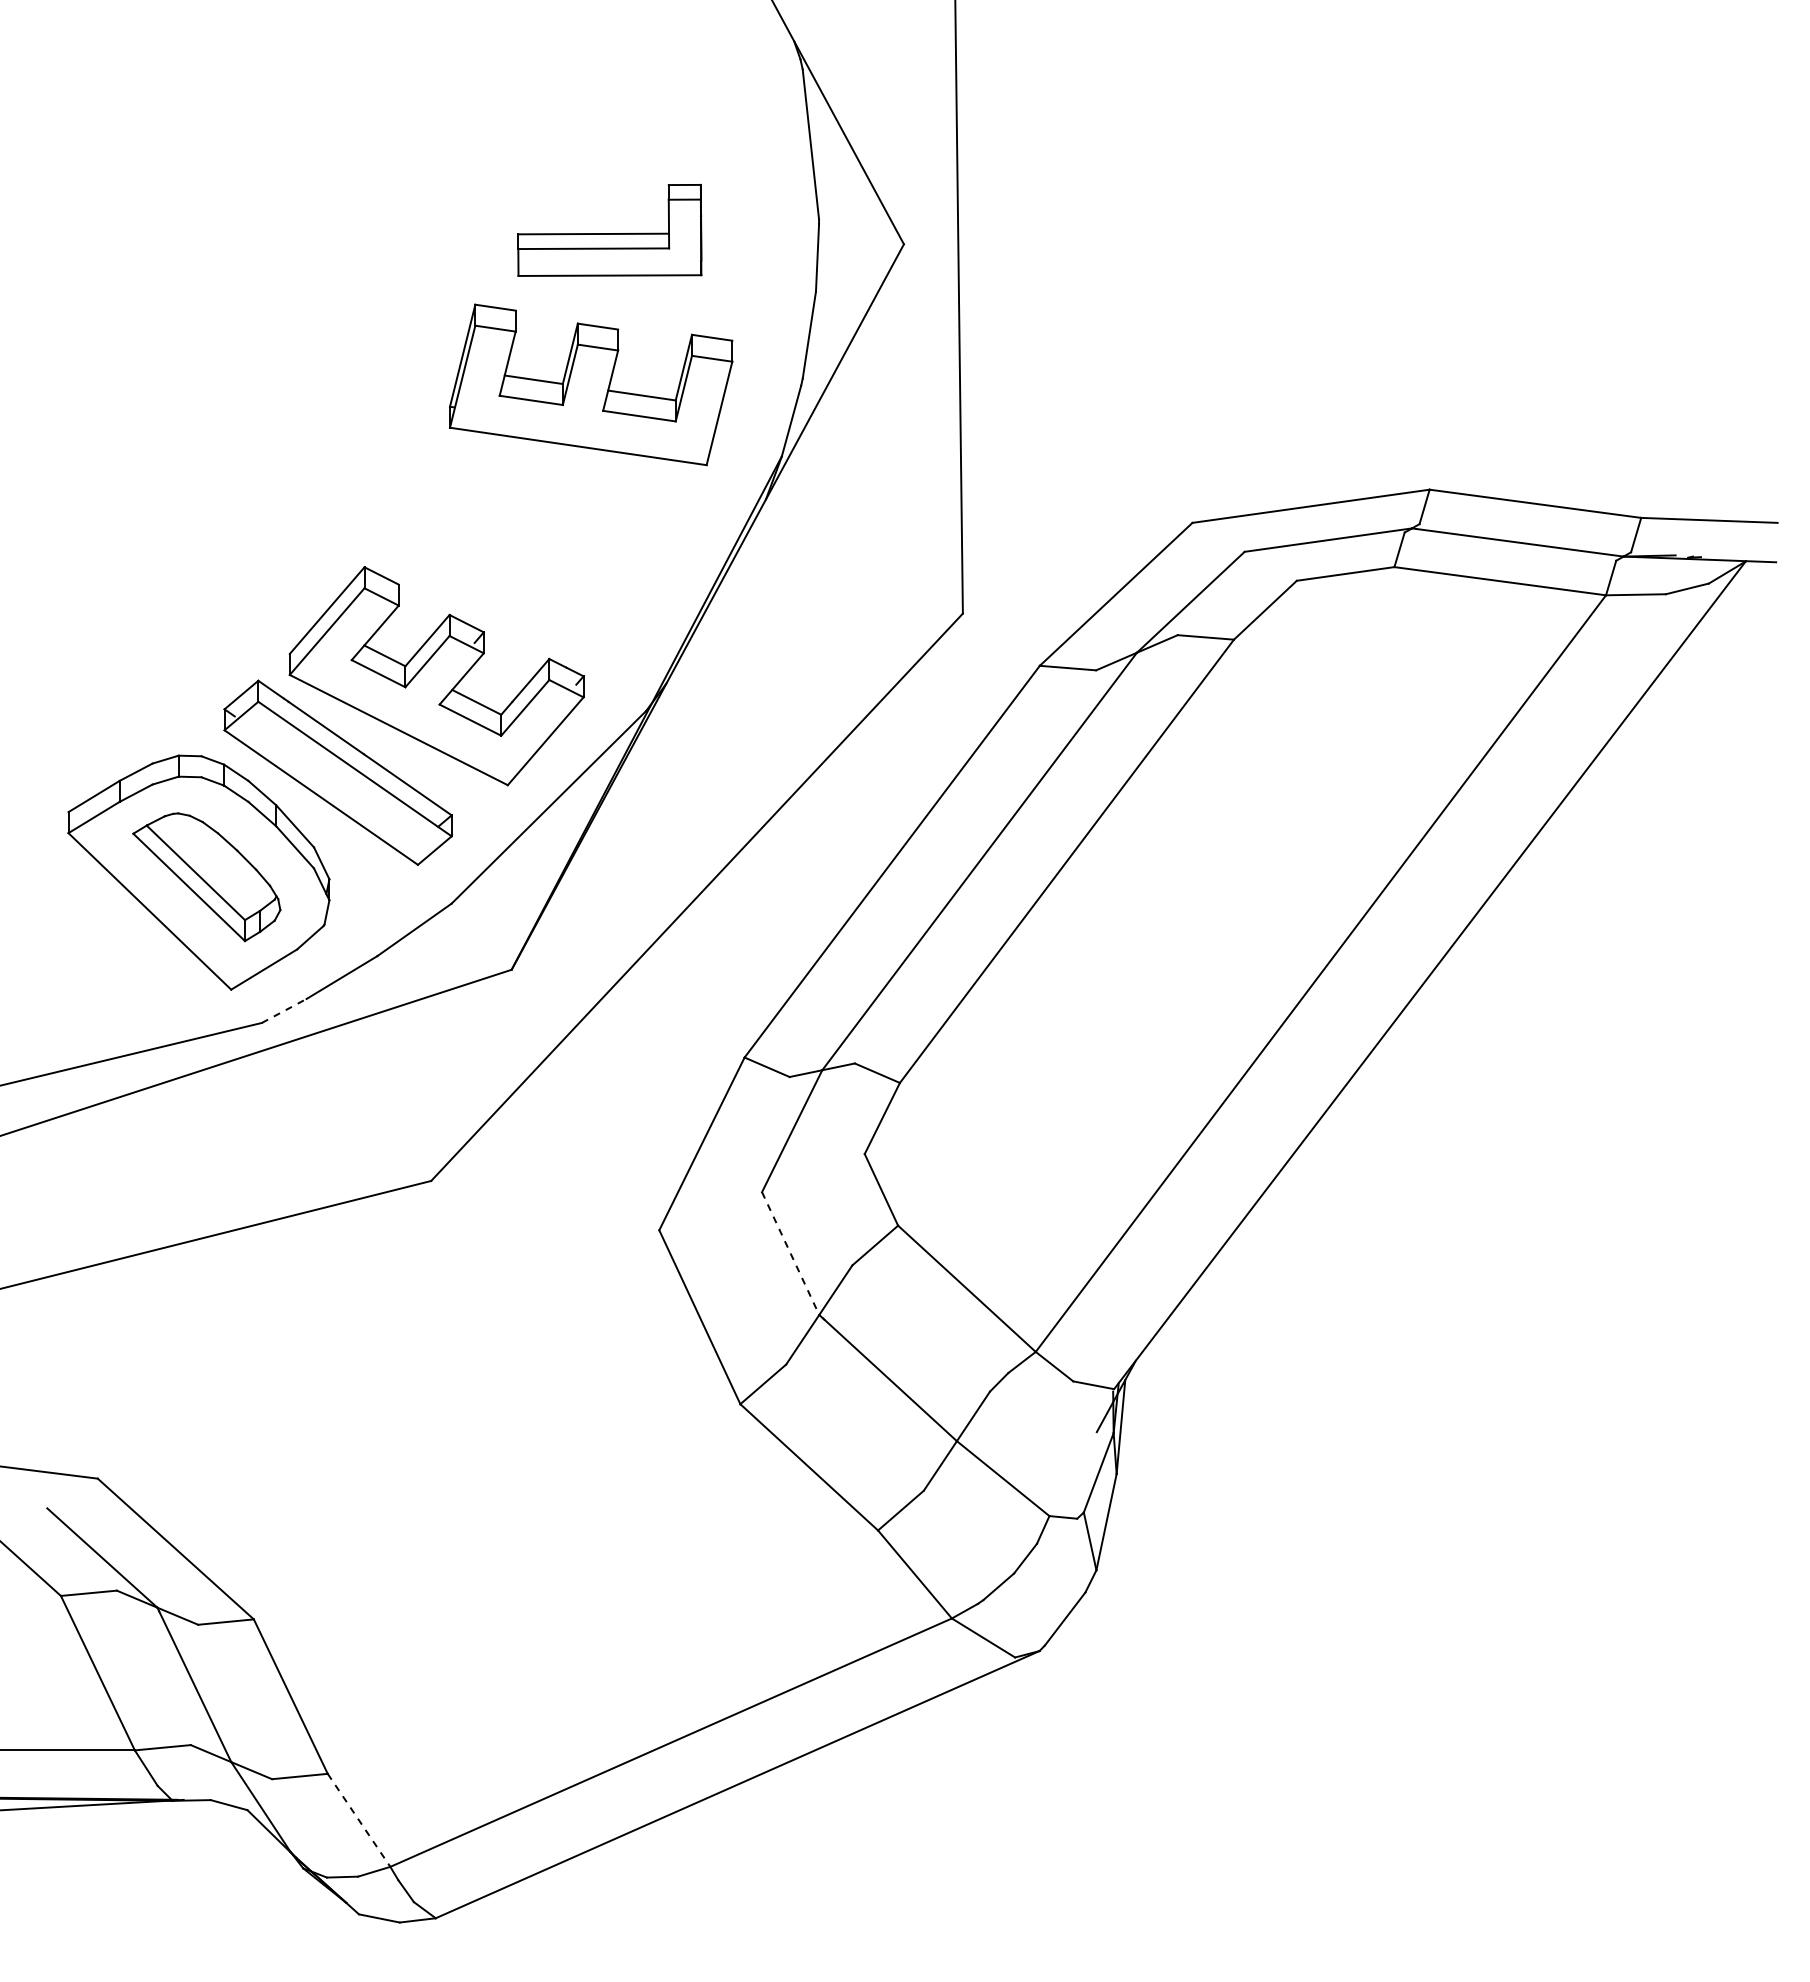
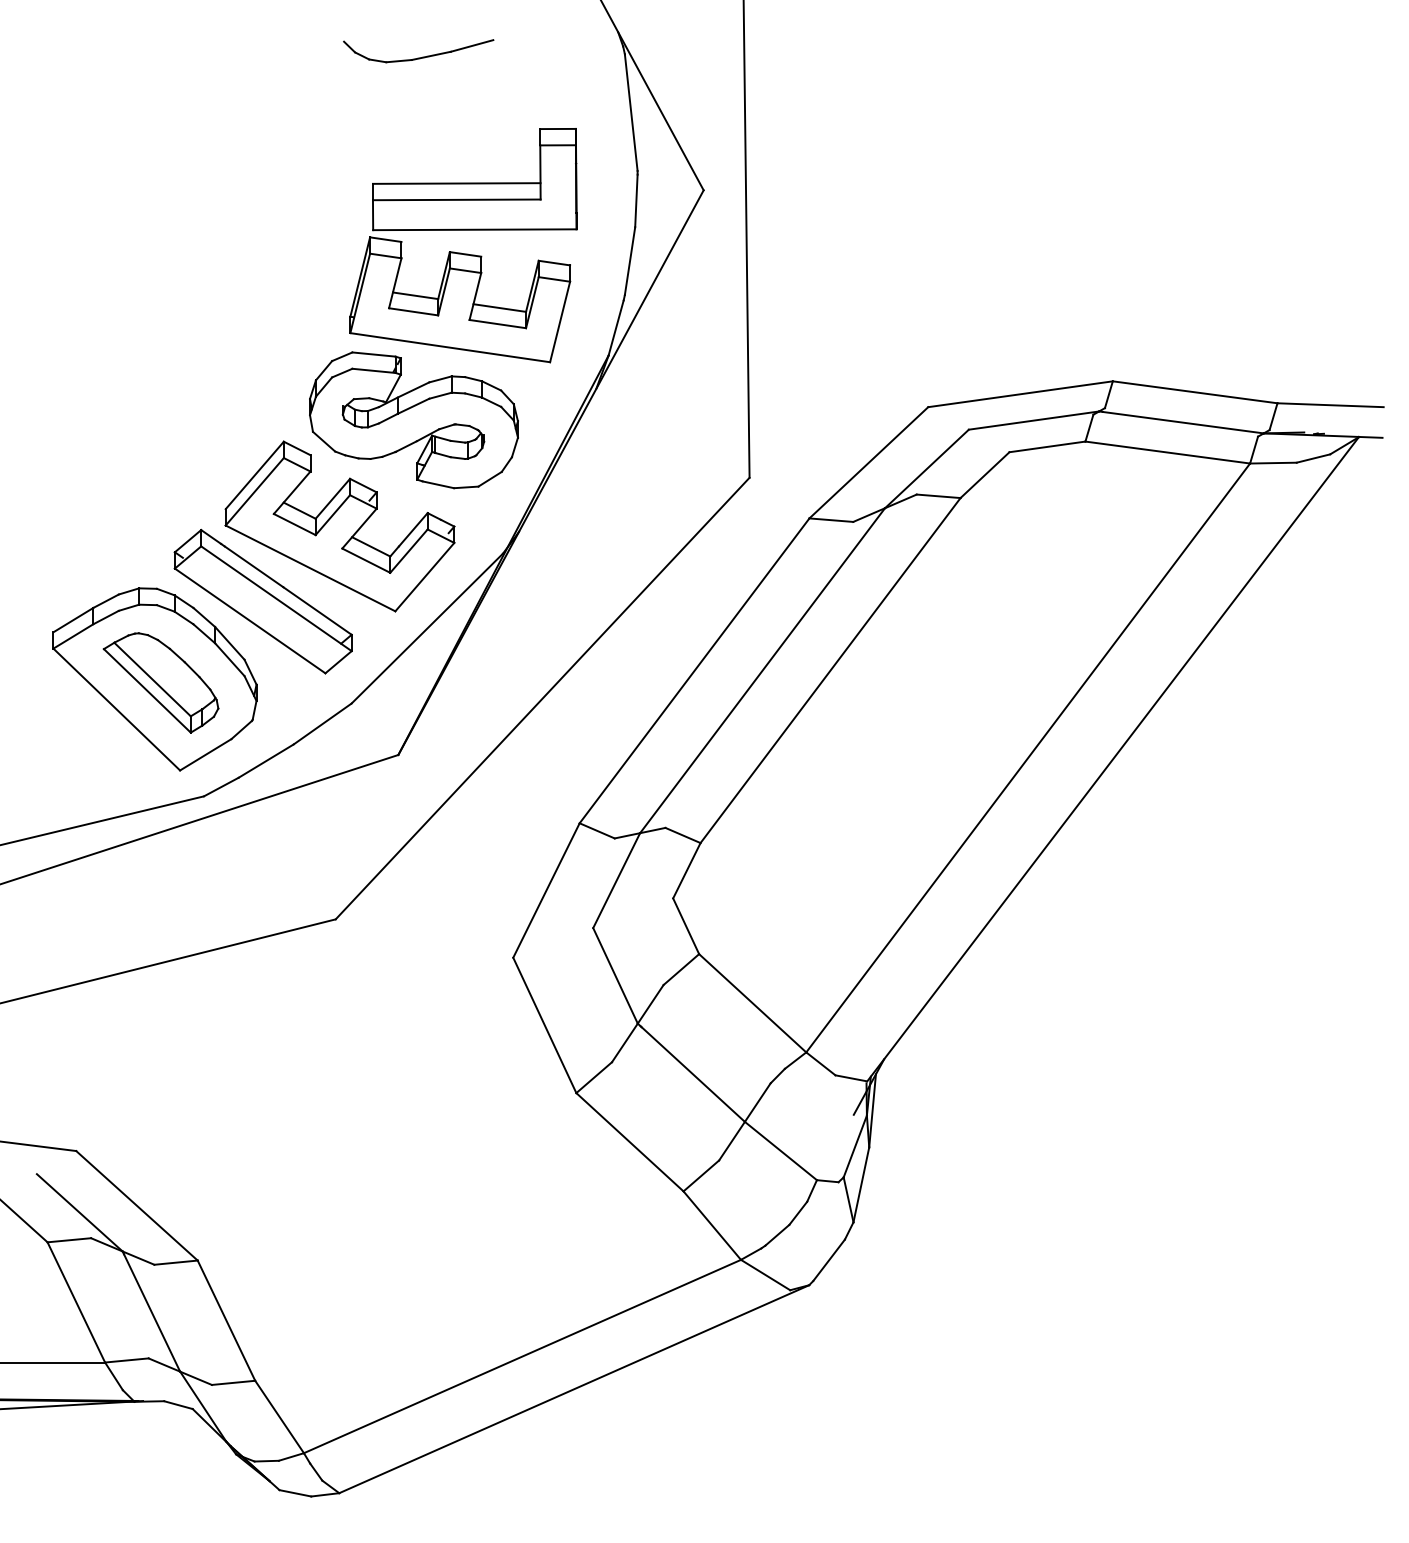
part: (538, 73) -> (419, 57), added
part: (609, 230) -> (474, 179), size x1.43
part: (531, 539) -> (413, 420), added
line: (284, 1010) -> (221, 786), dashed -> solid
line: (790, 1253) -> (615, 975), dashed -> solid
line: (359, 1820) -> (279, 1417), dashed -> solid

